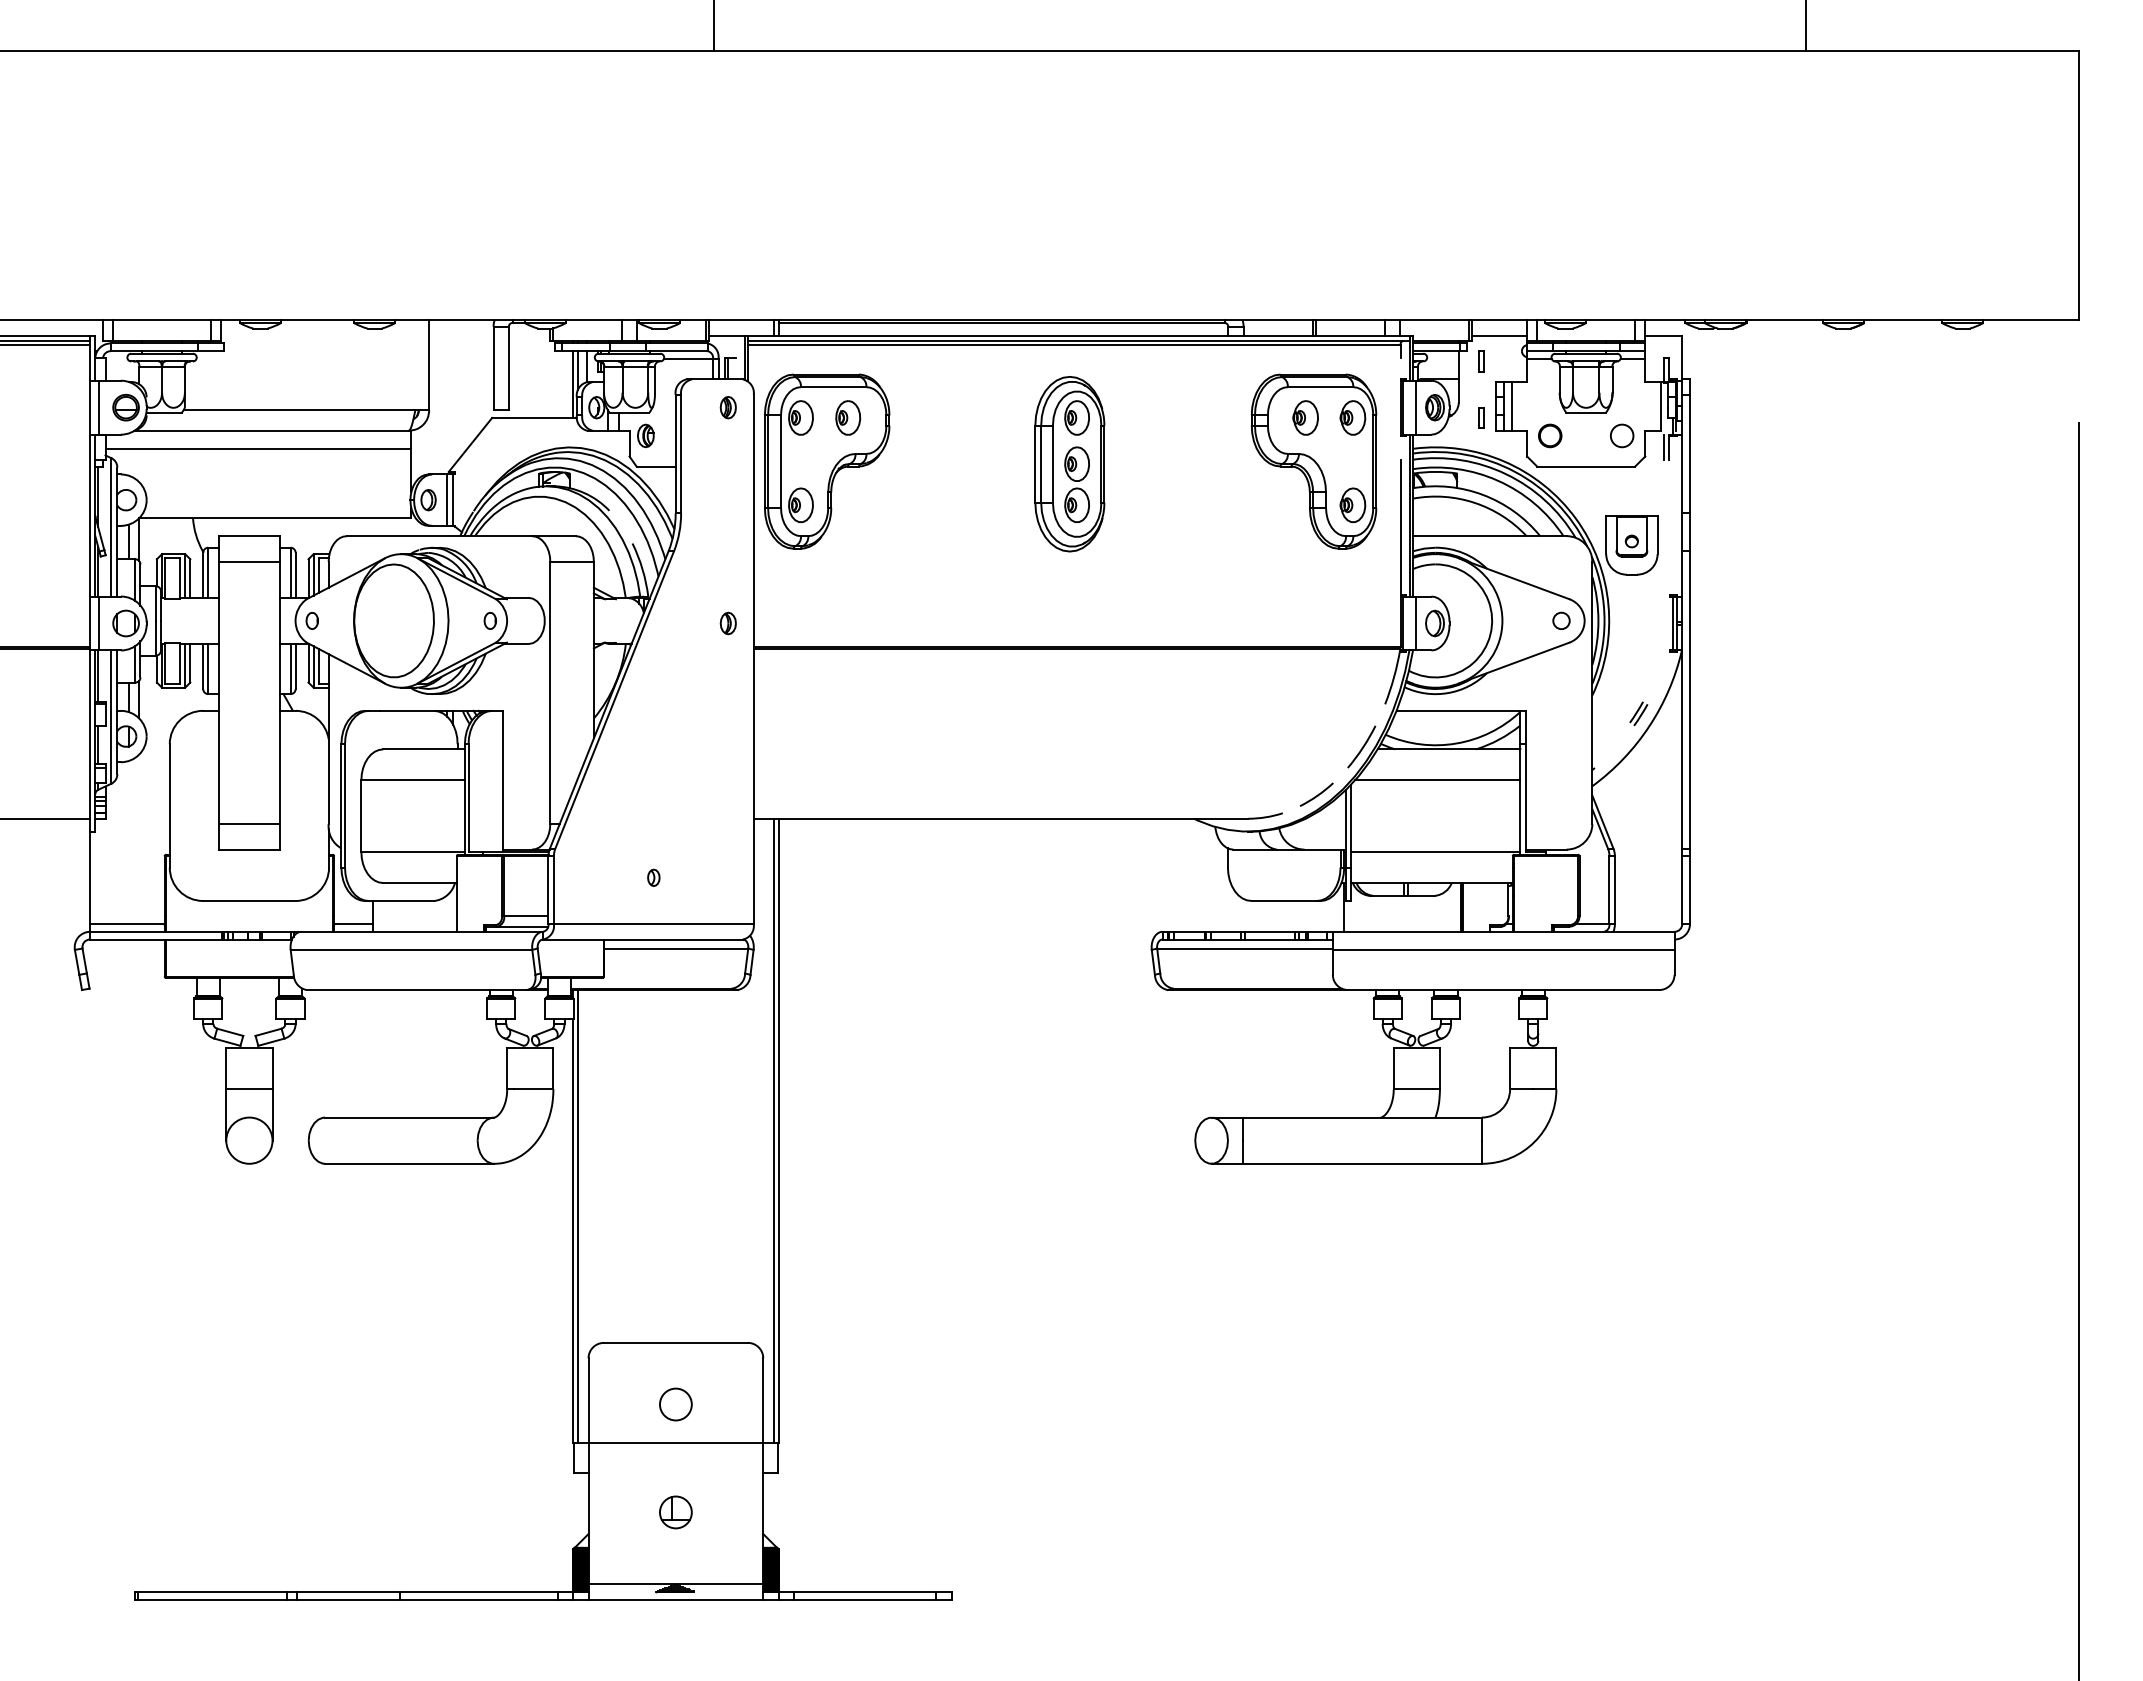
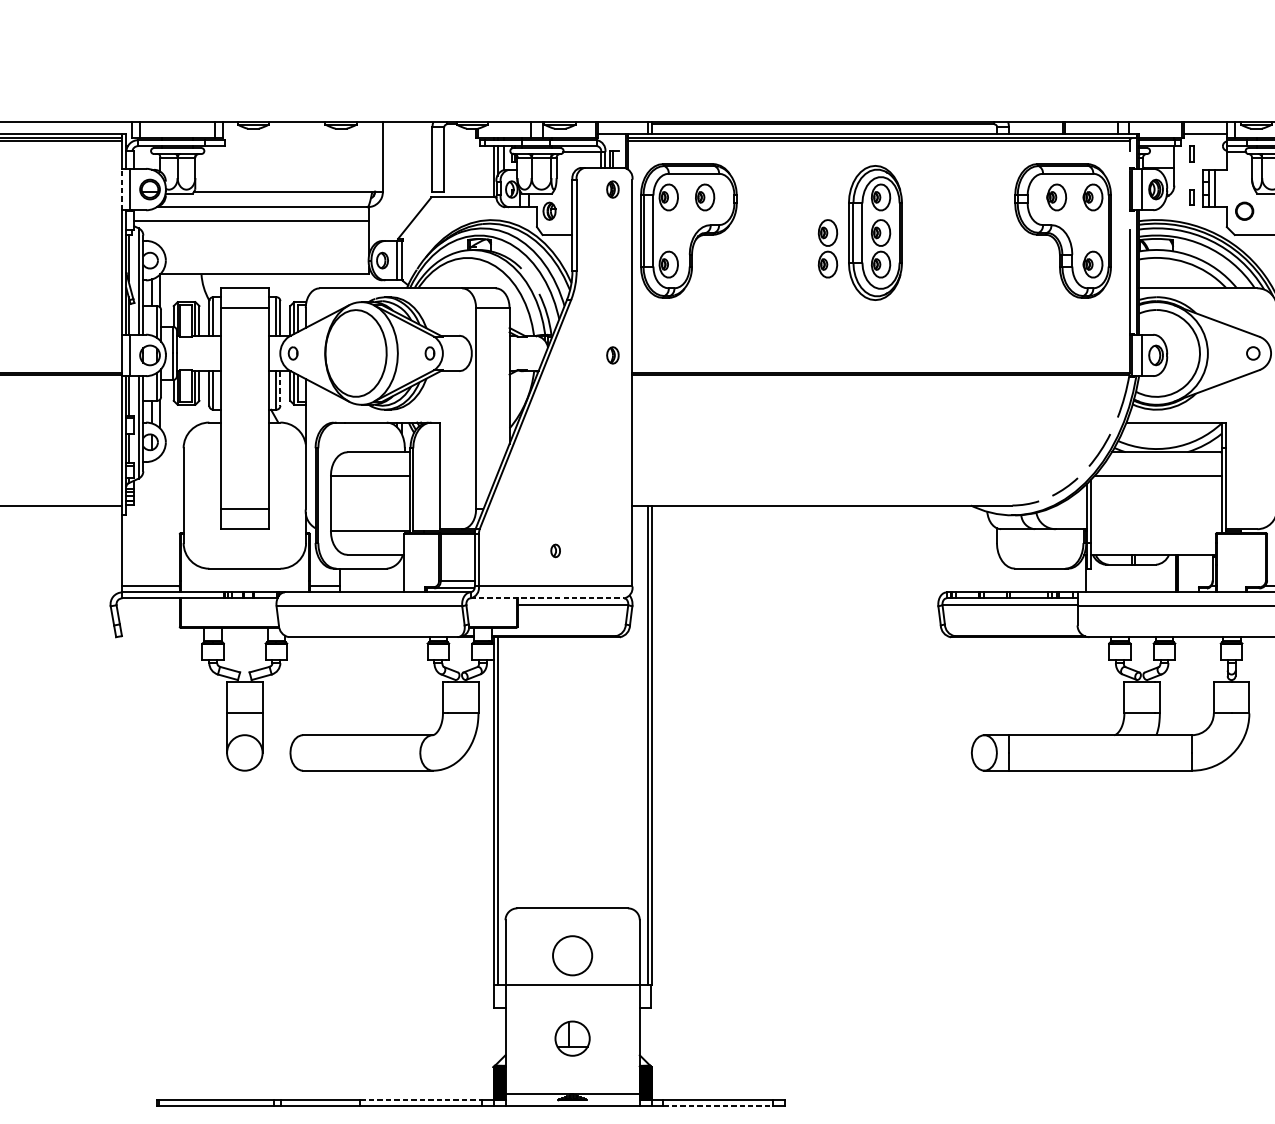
line: (90, 407) -> (122, 189), solid -> dashed
part: (1007, 484) -> (827, 248), added
line: (295, 667) -> (280, 389), solid -> dashed
line: (1435, 852) -> (1156, 531), removed
line: (642, 939) -> (546, 598), solid -> dashed
circle: (675, 1404) -> (572, 955), size x1.6
part: (675, 1512) -> (572, 1038), size x1.4
line: (478, 1592) -> (420, 1100), solid -> dashed
line: (865, 1599) -> (718, 1105), solid -> dashed

